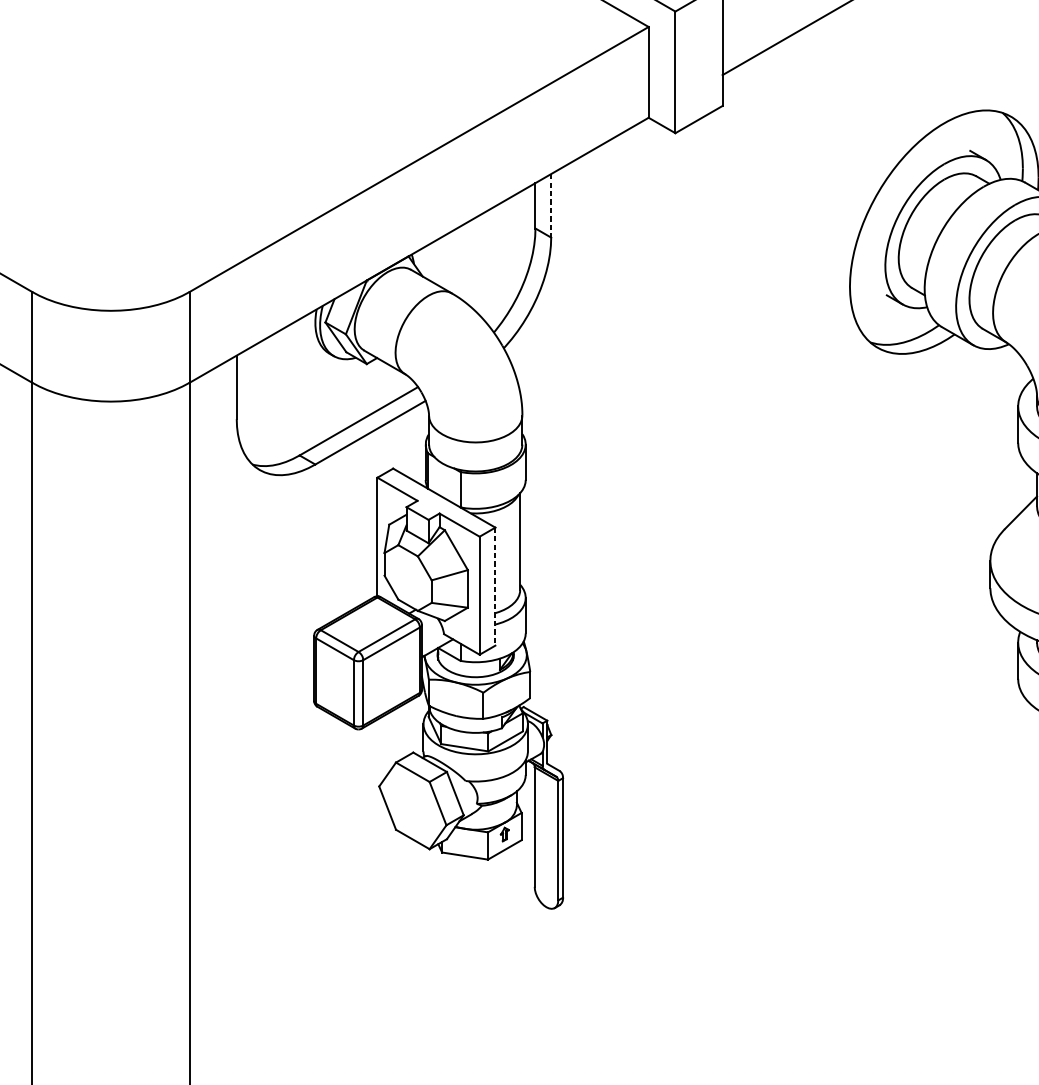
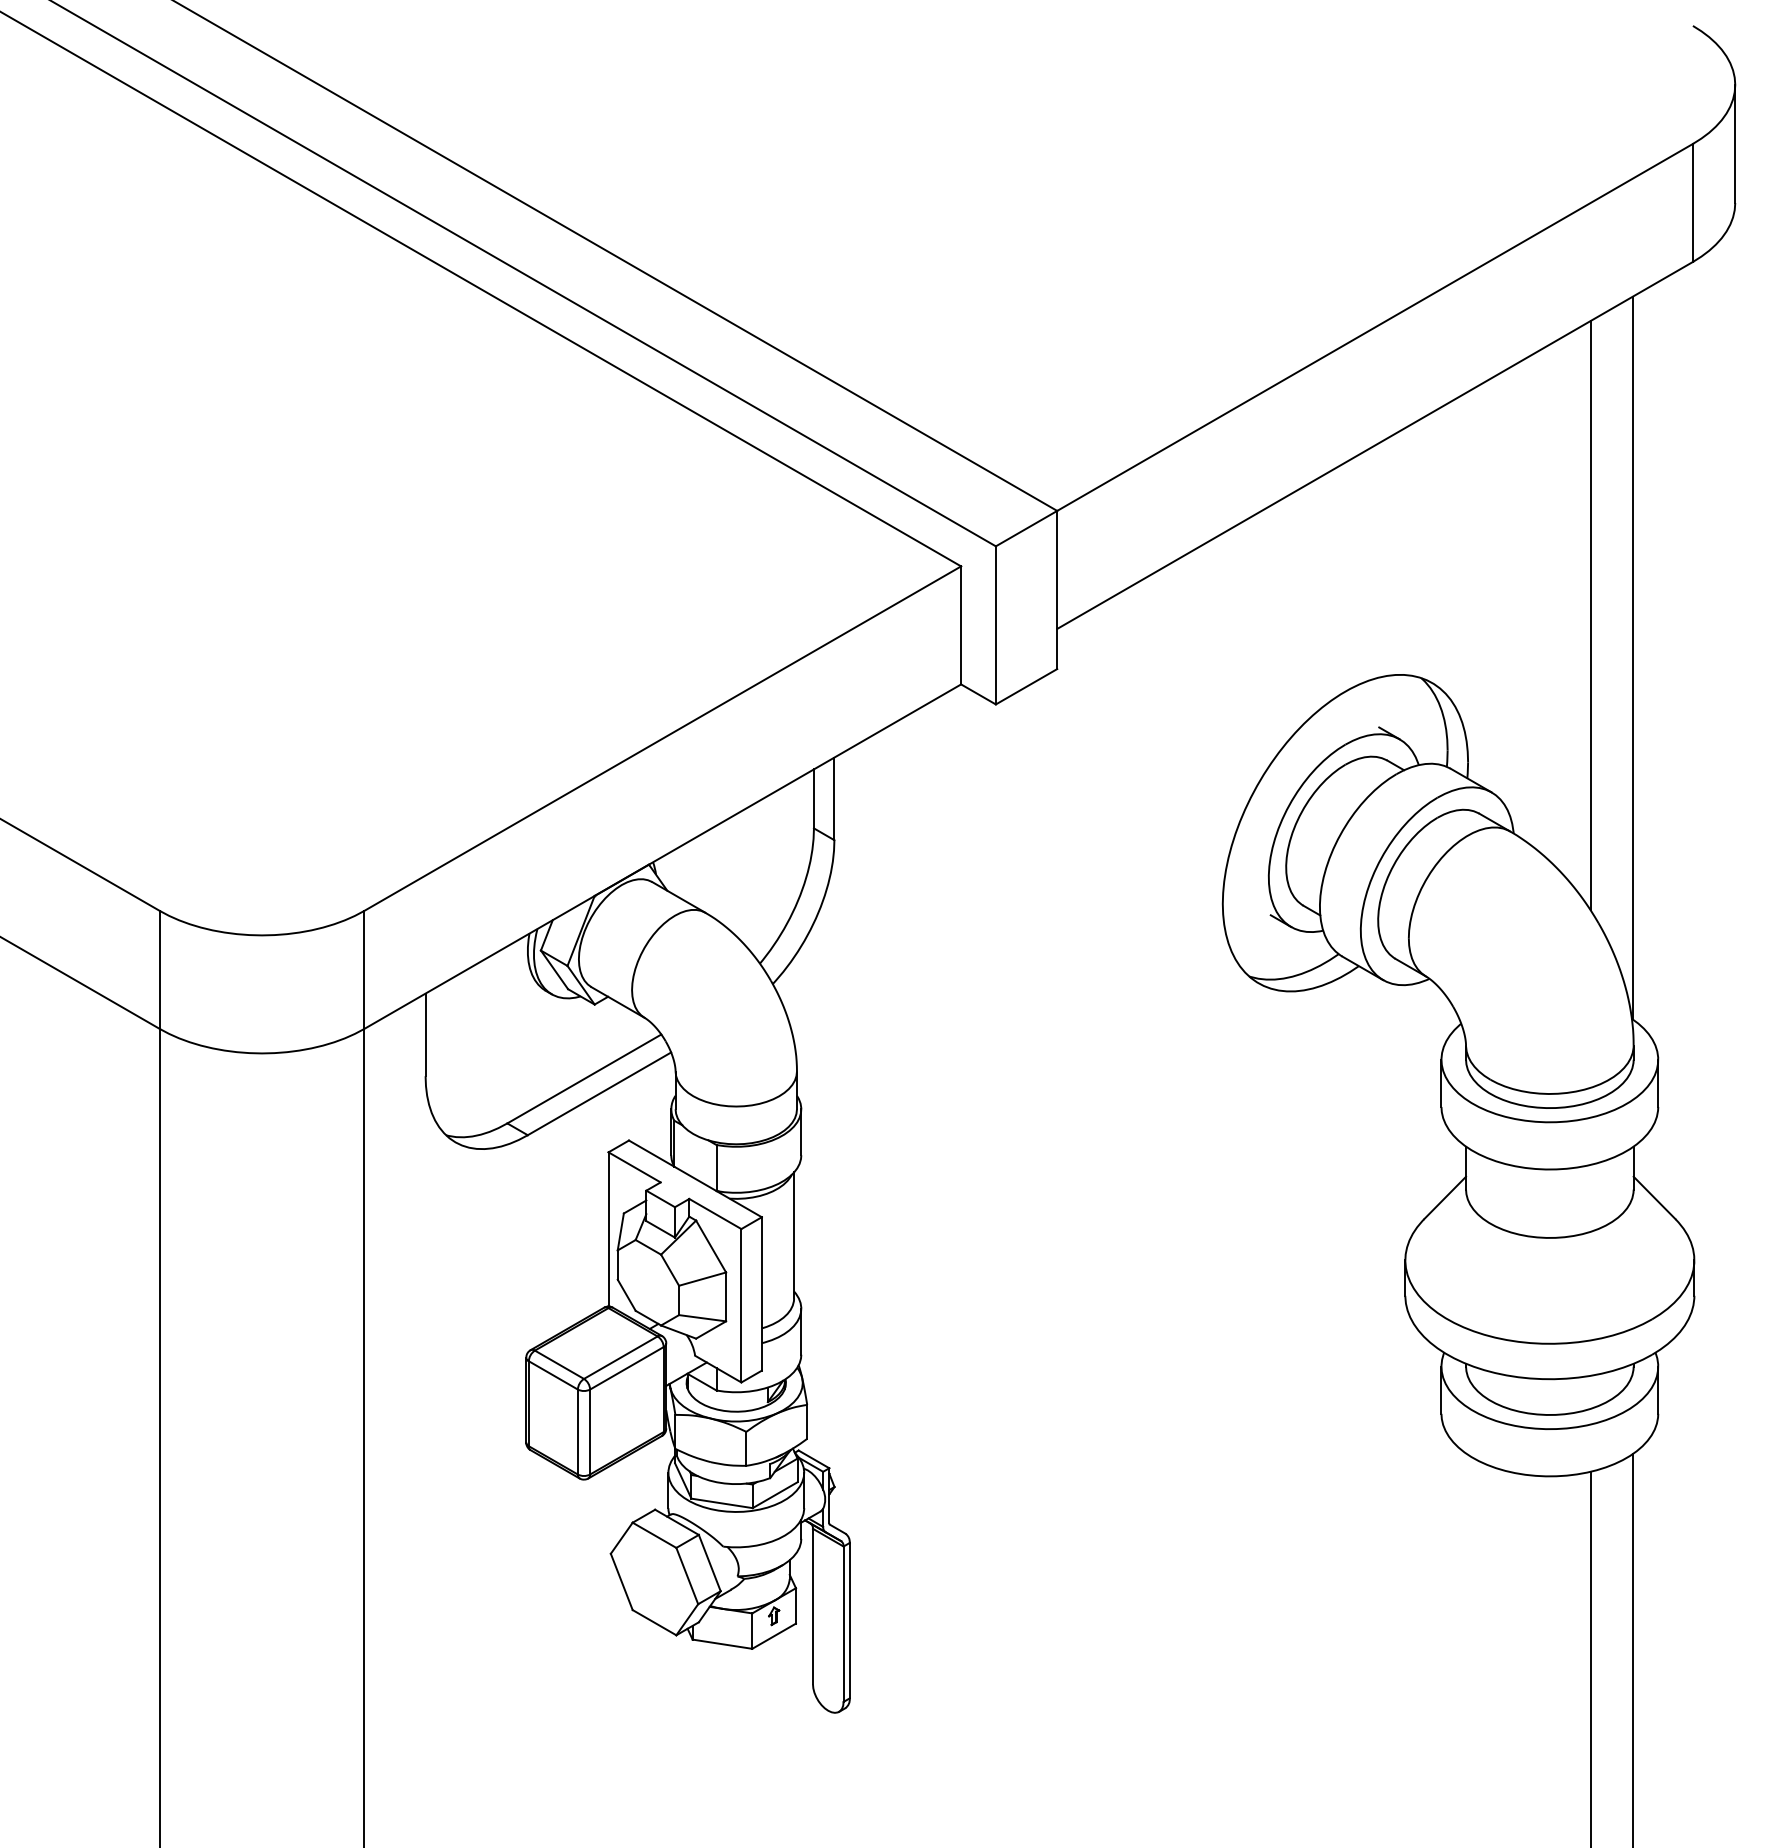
line: (551, 206) -> (834, 799), dashed -> solid
line: (495, 586) -> (761, 1293), dashed -> solid

